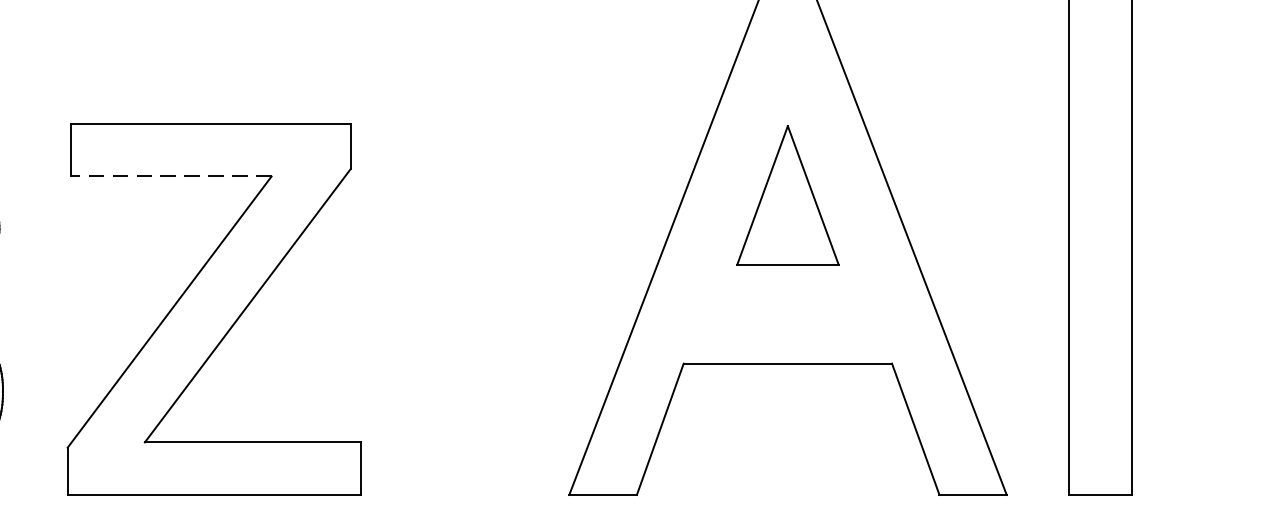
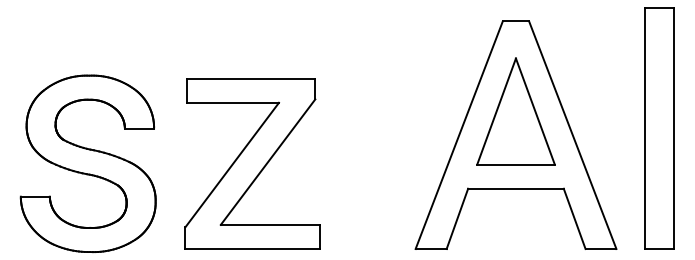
line: (170, 175) -> (232, 102), dashed -> solid
part: (786, 195) -> (515, 111), size x1.67

